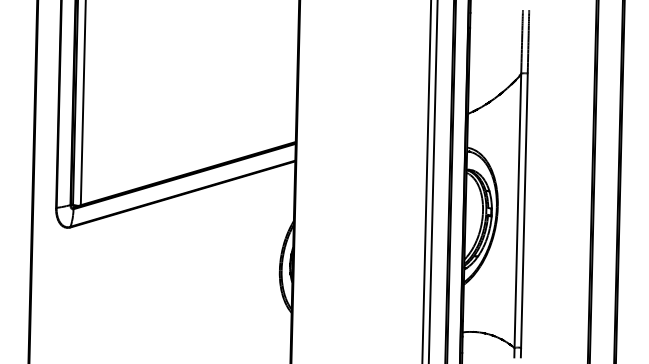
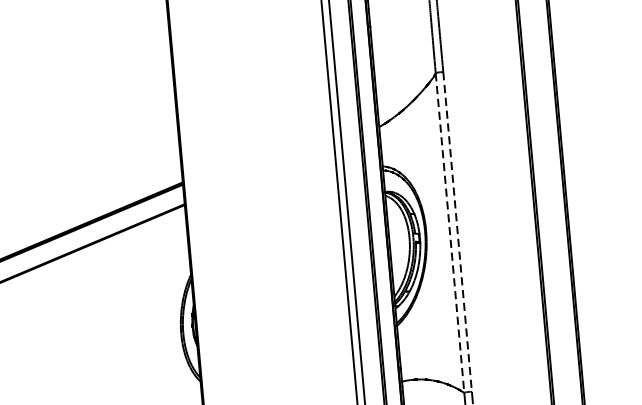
line: (517, 211) -> (449, 233), solid -> dashed
line: (524, 211) -> (457, 232), solid -> dashed

